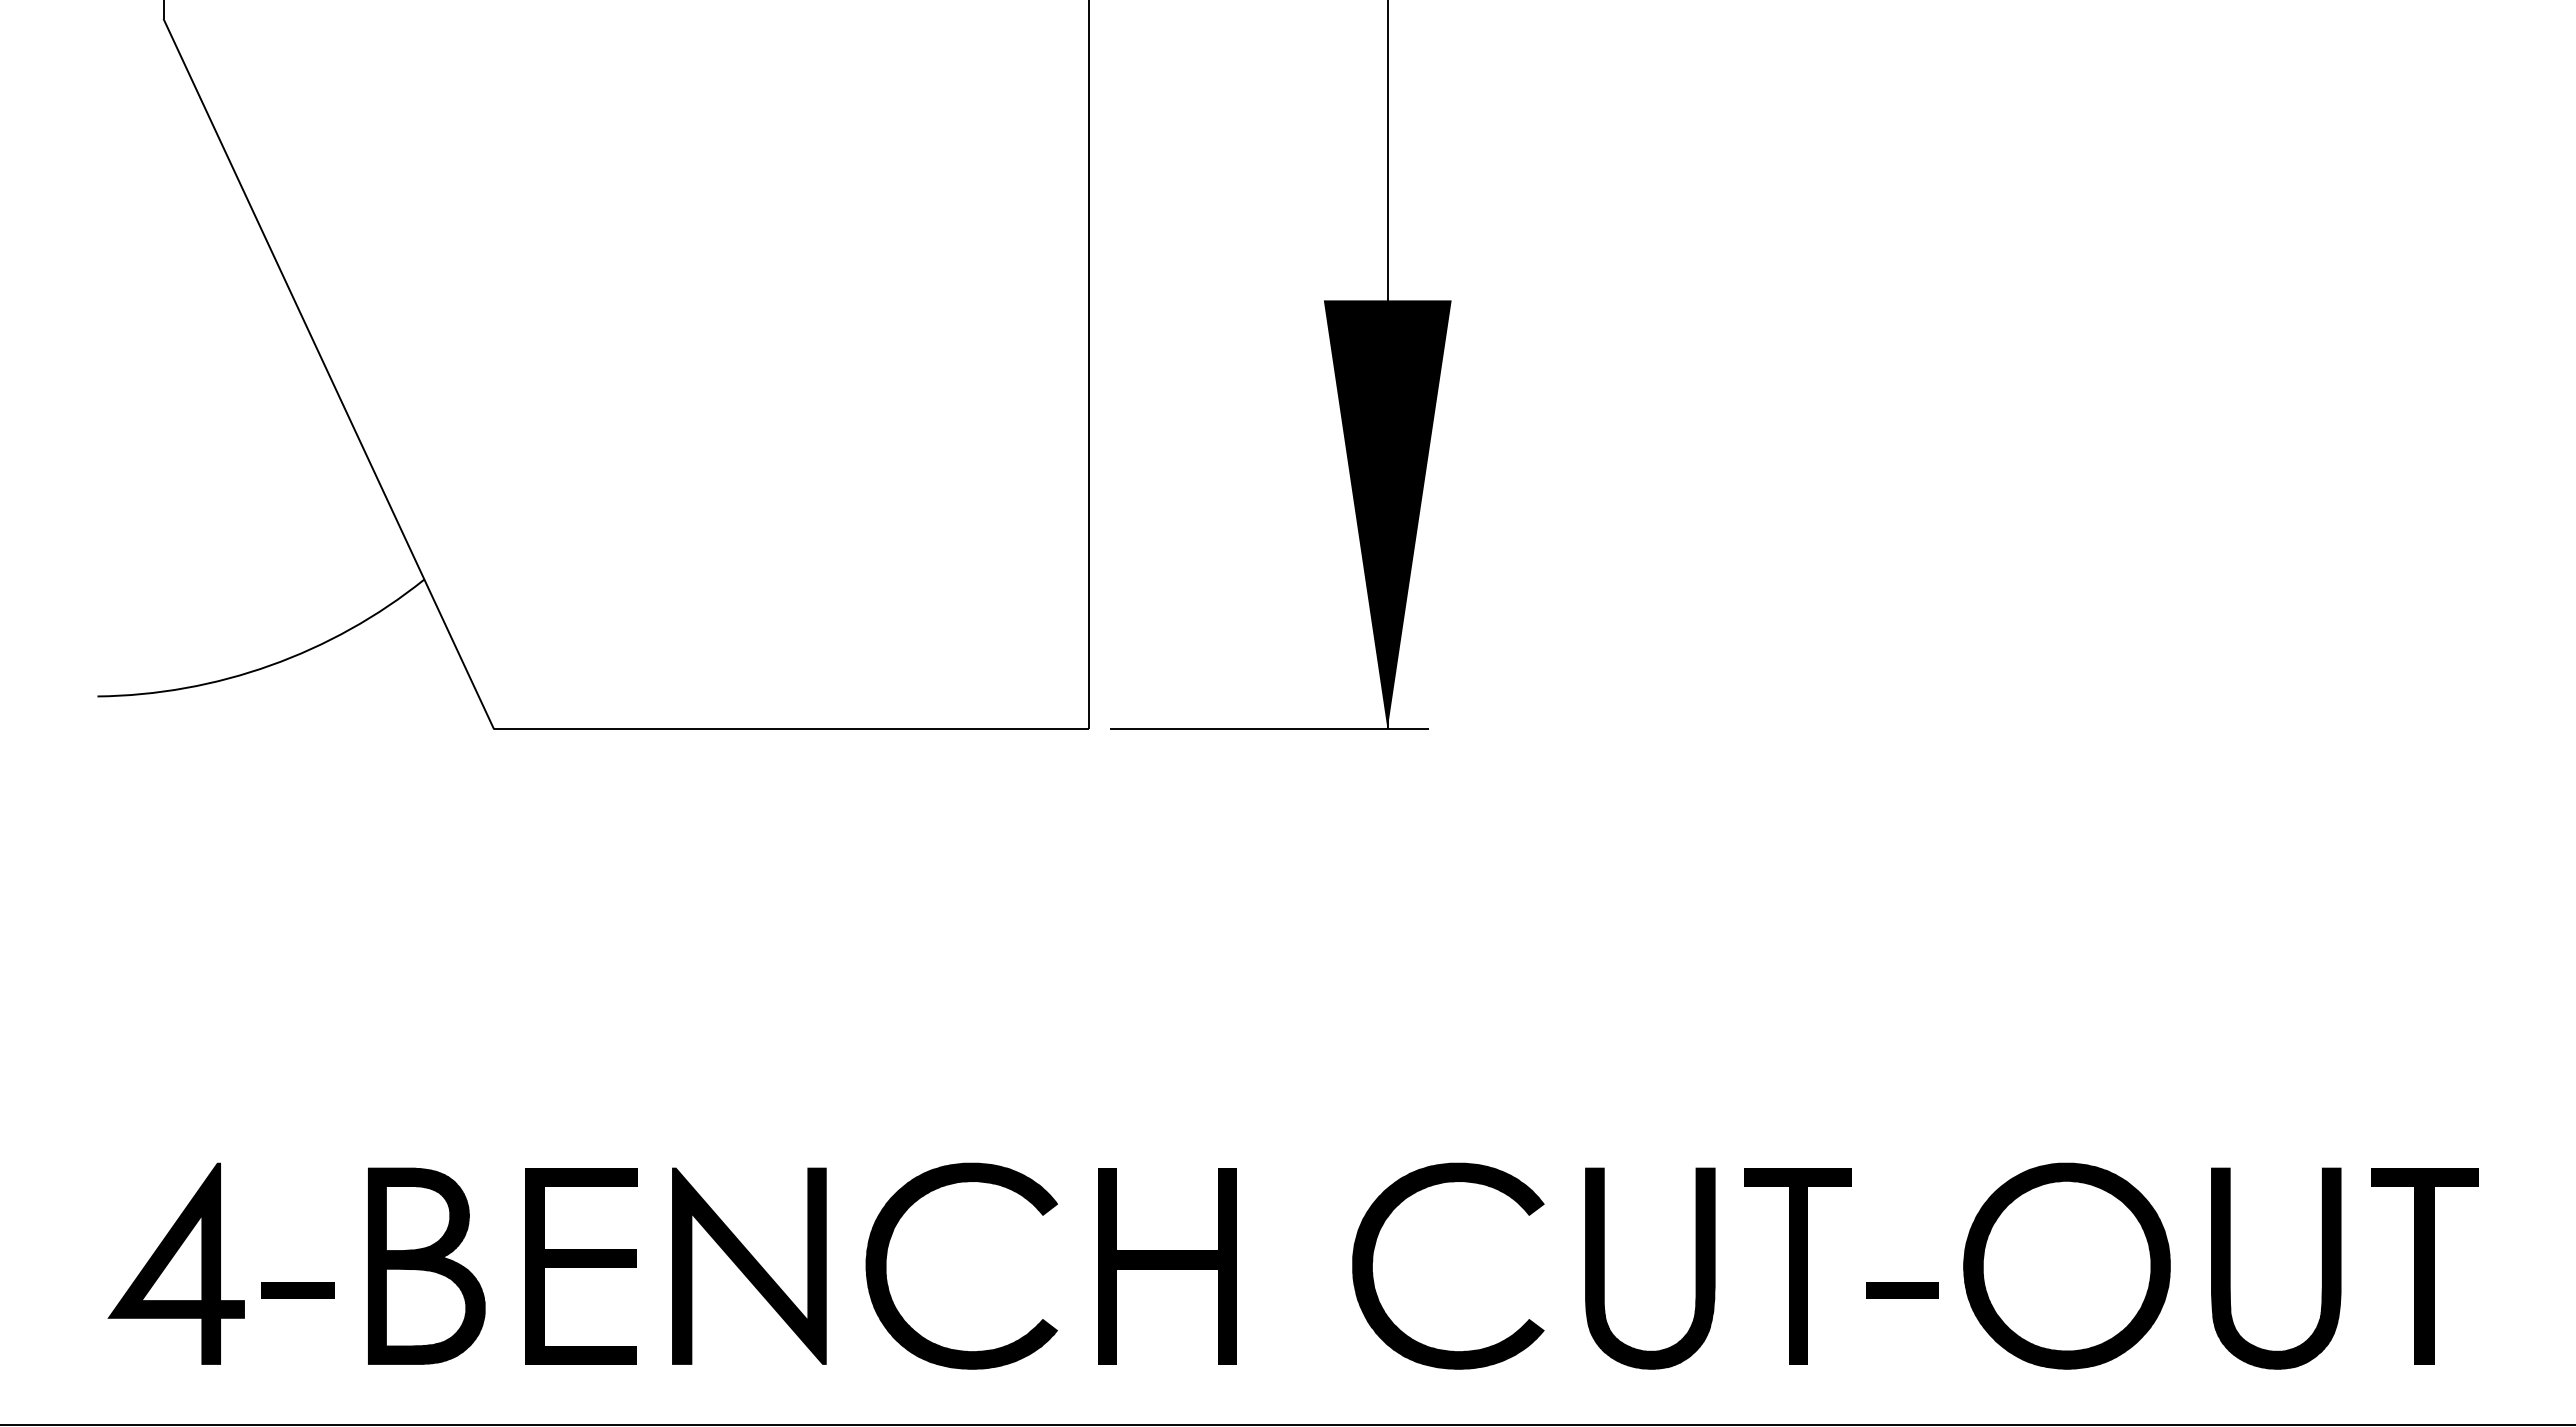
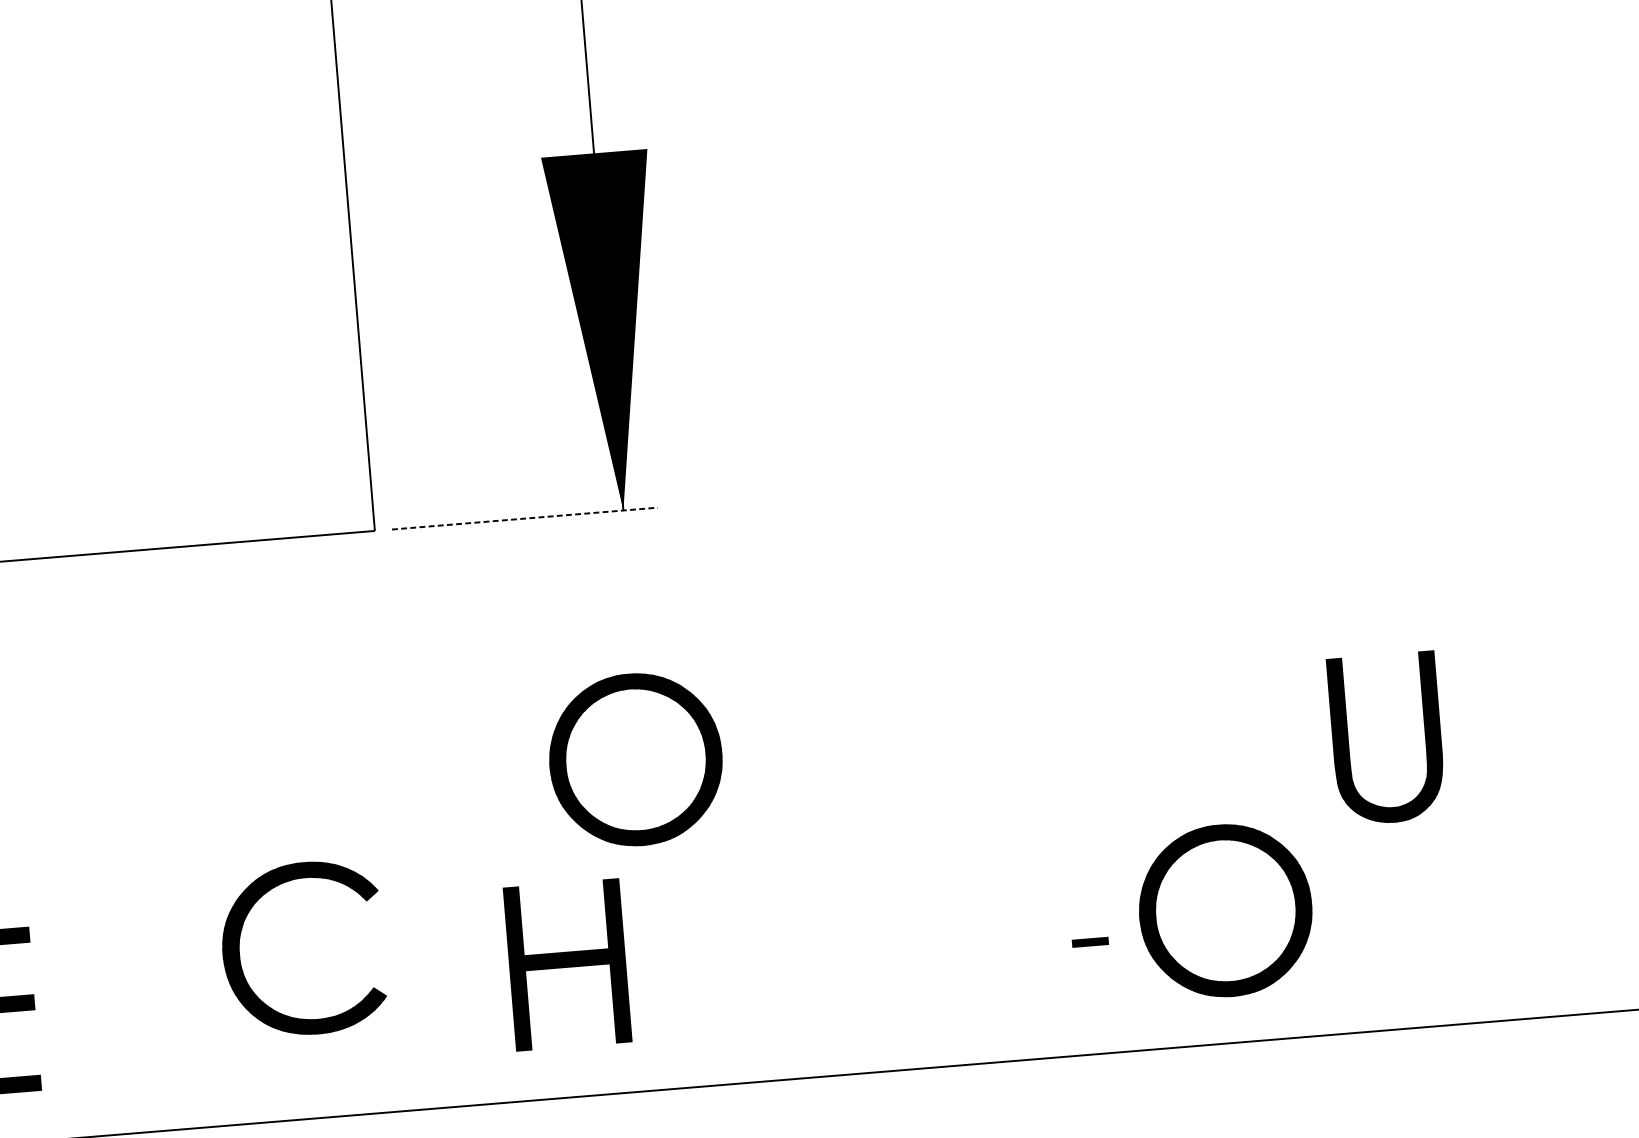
line: (1269, 729) -> (525, 518), solid -> dashed
part: (1377, 1027) -> (635, 759), added
part: (887, 1255) -> (240, 945), moved
fill: (749, 1265) -> (128, 1000), removed
fill: (1448, 1265) -> (710, 952), removed
part: (1167, 1266) -> (567, 965), moved
part: (1797, 1266) -> (1001, 929), removed
part: (2424, 1266) -> (1523, 886), removed
fill: (1650, 1268) -> (879, 941), removed
part: (2230, 1268) -> (1348, 741), moved
part: (1902, 1290) -> (1090, 942), size x0.6

